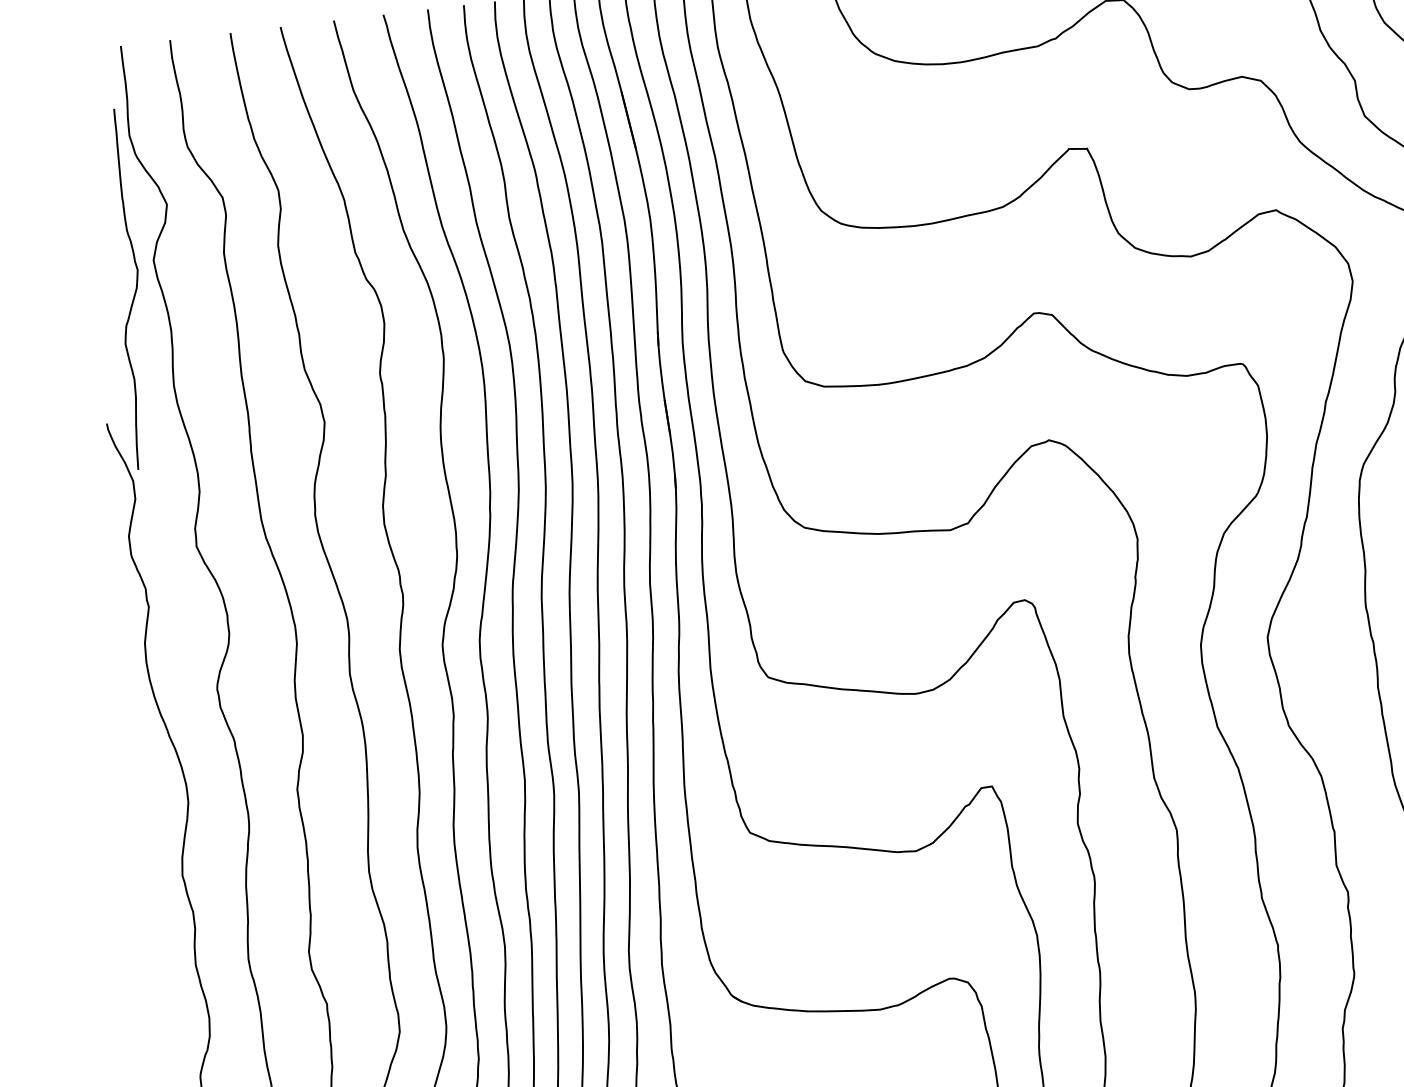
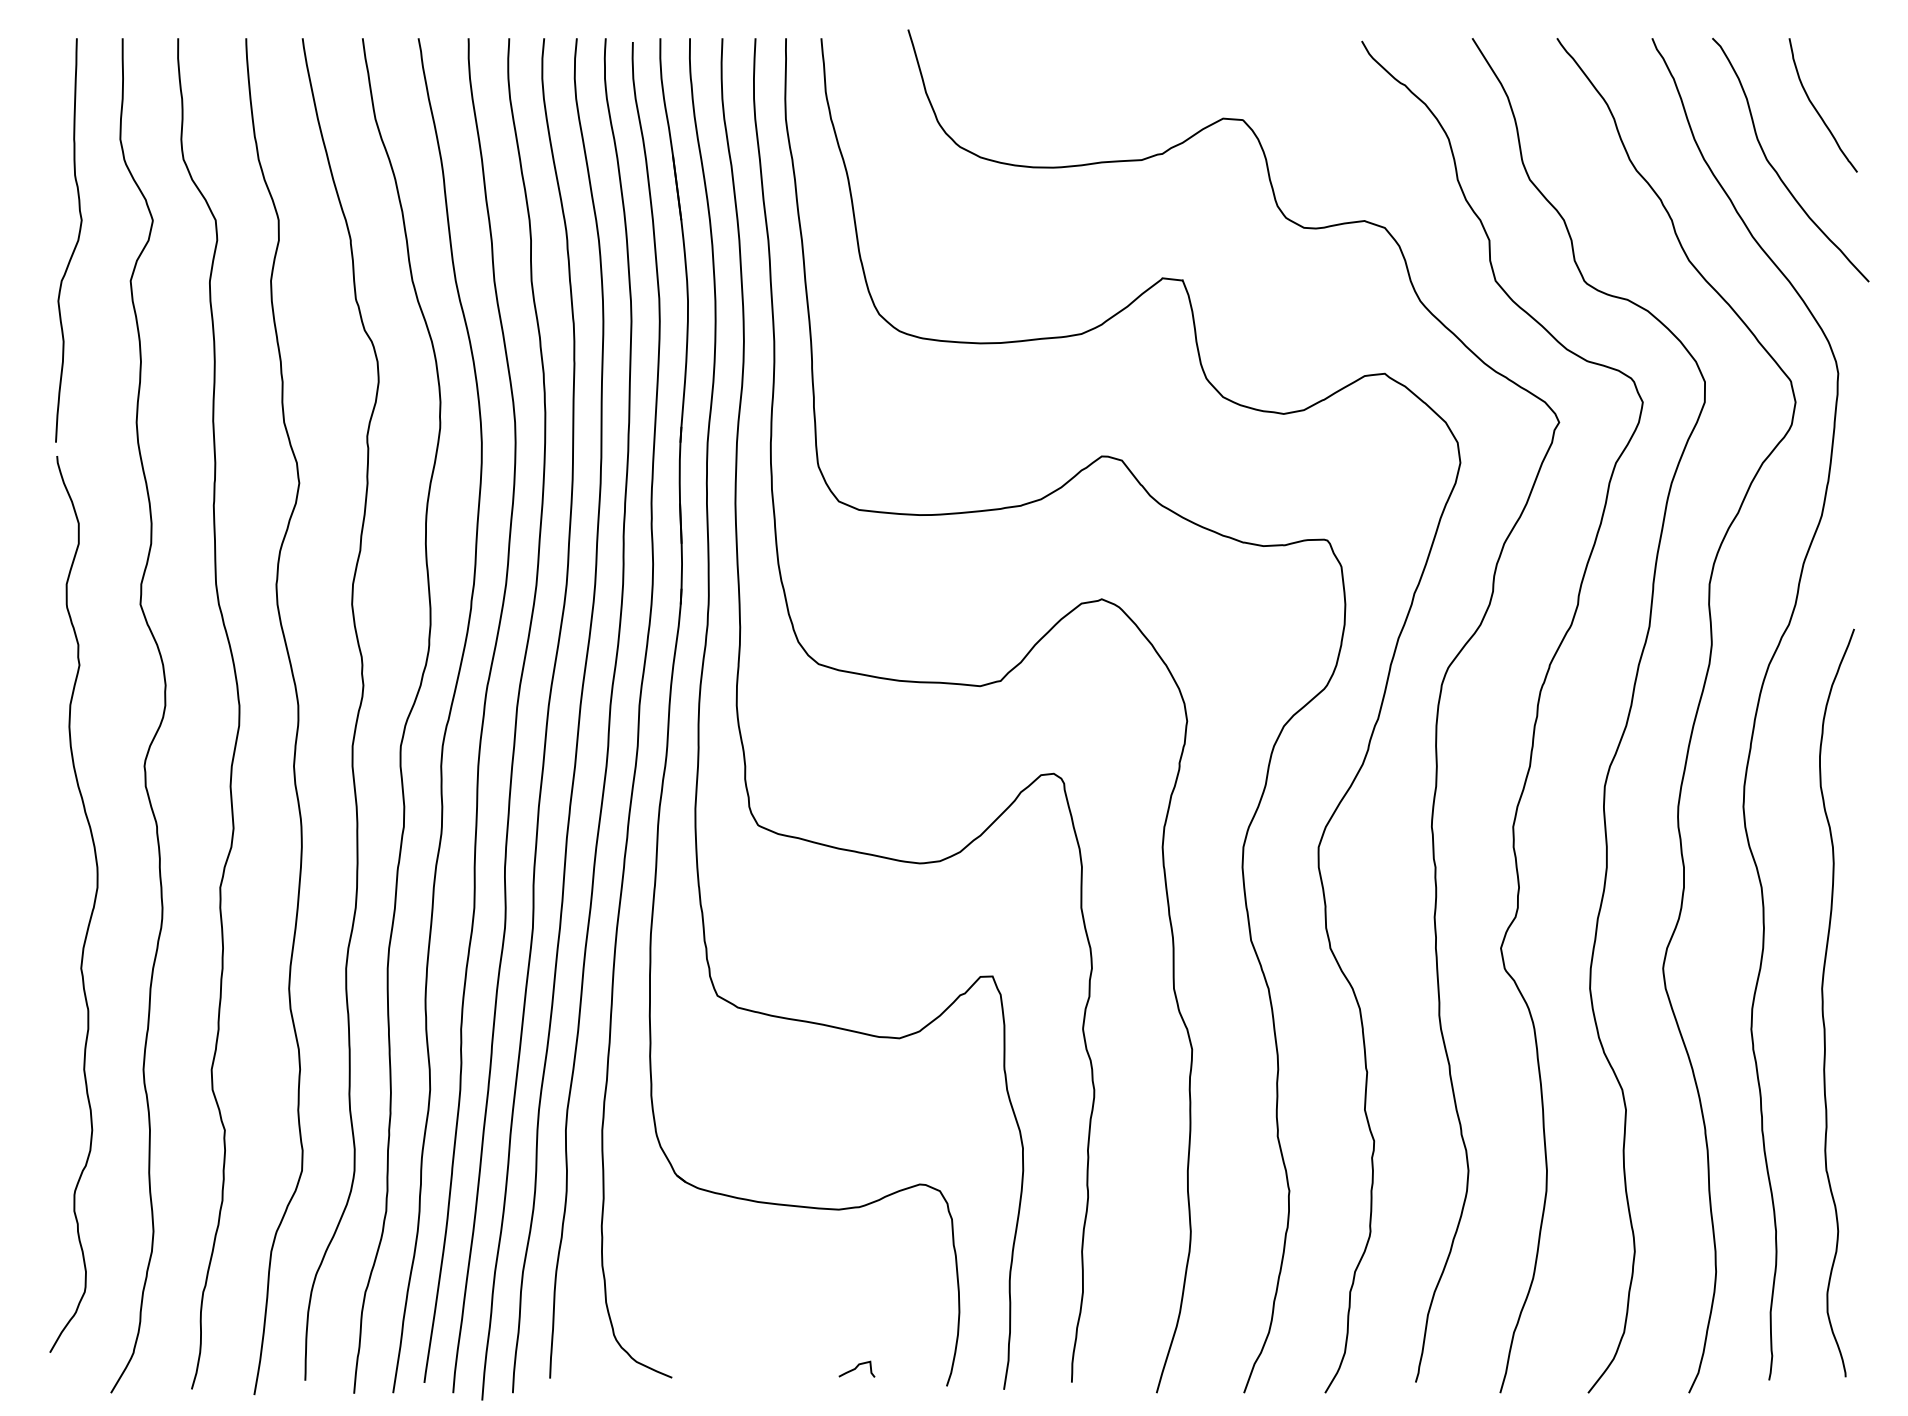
curve: (135, 289) -> (76, 241), moved

